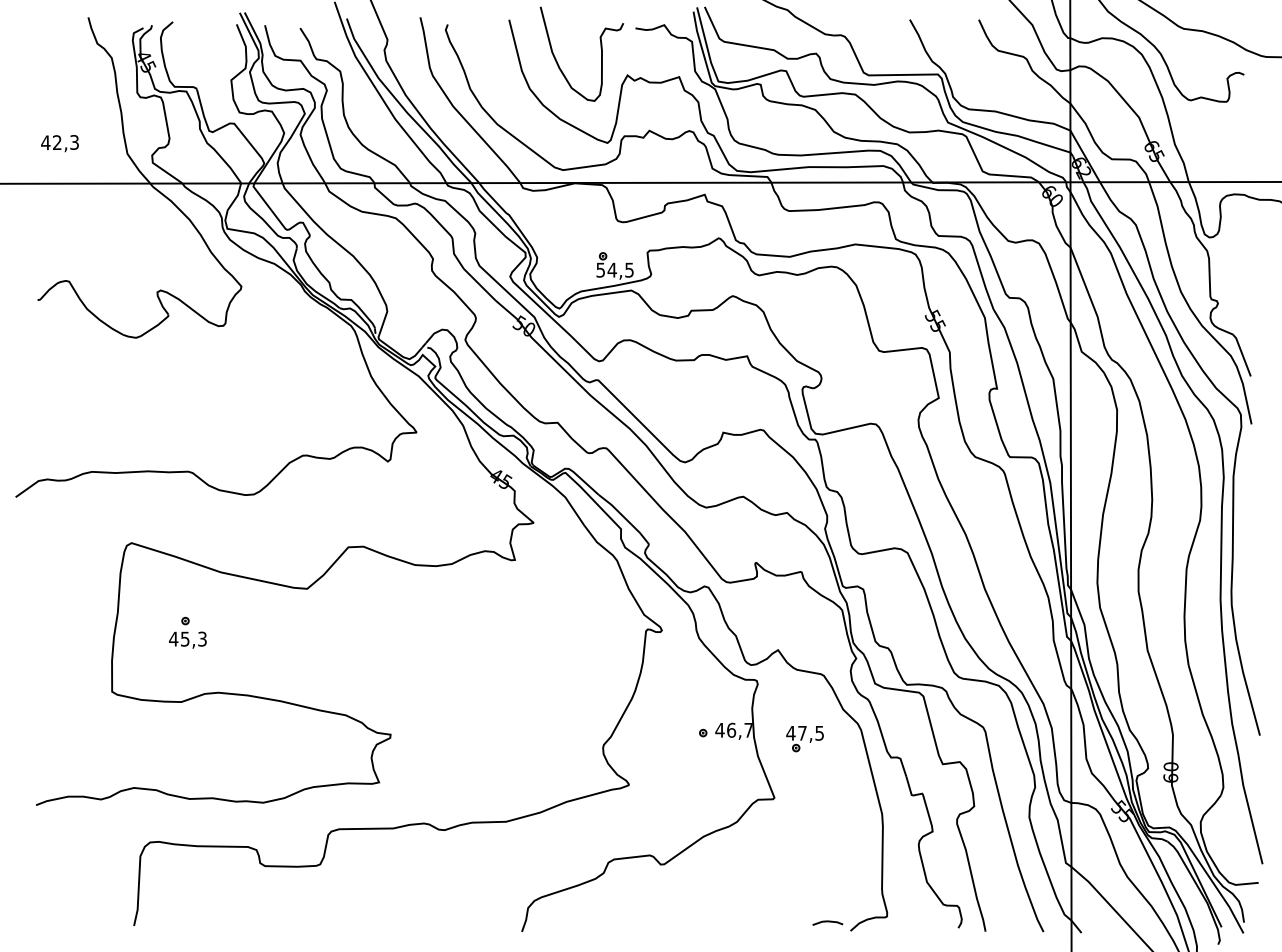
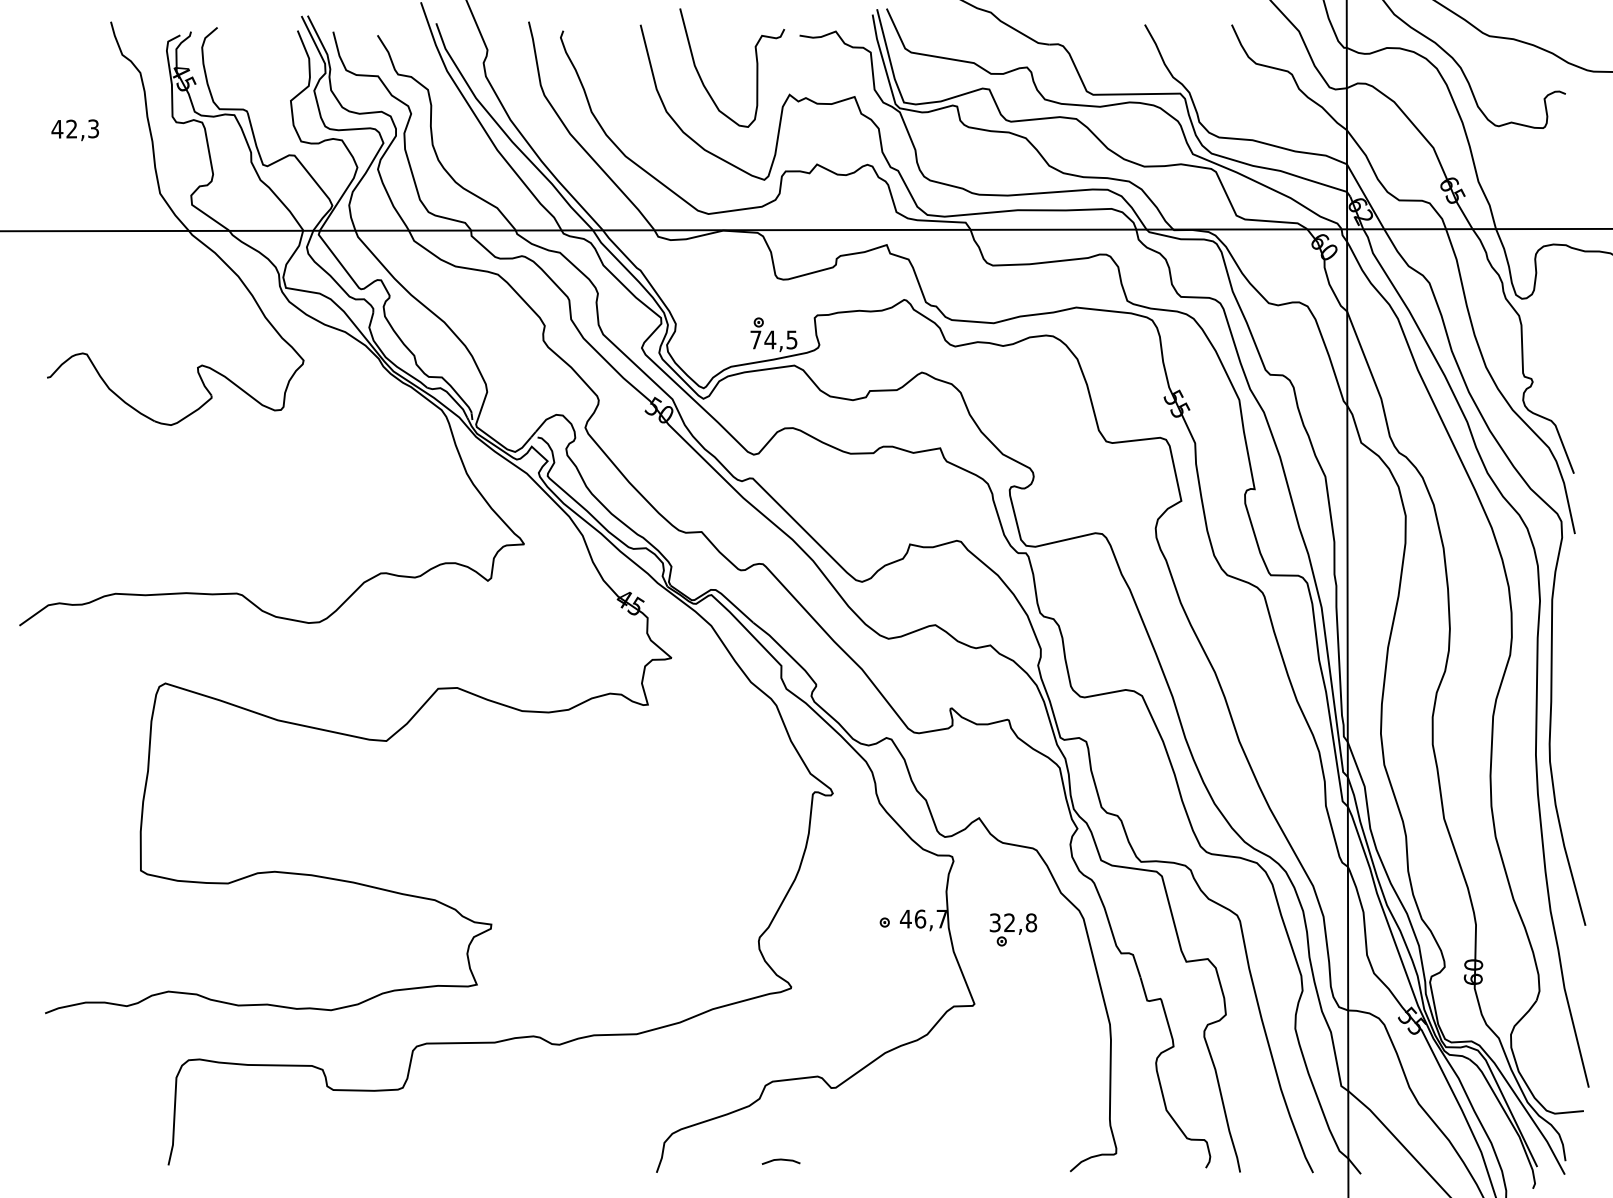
text: (59, 143) -> (74, 130), moved
text: (600, 269) -> (755, 339), 54,5 -> 74,5
part: (187, 632) -> (235, 795), removed
text: (805, 732) -> (1013, 921), 47,5 -> 32,8
line: (827, 922) -> (780, 1160), moved

